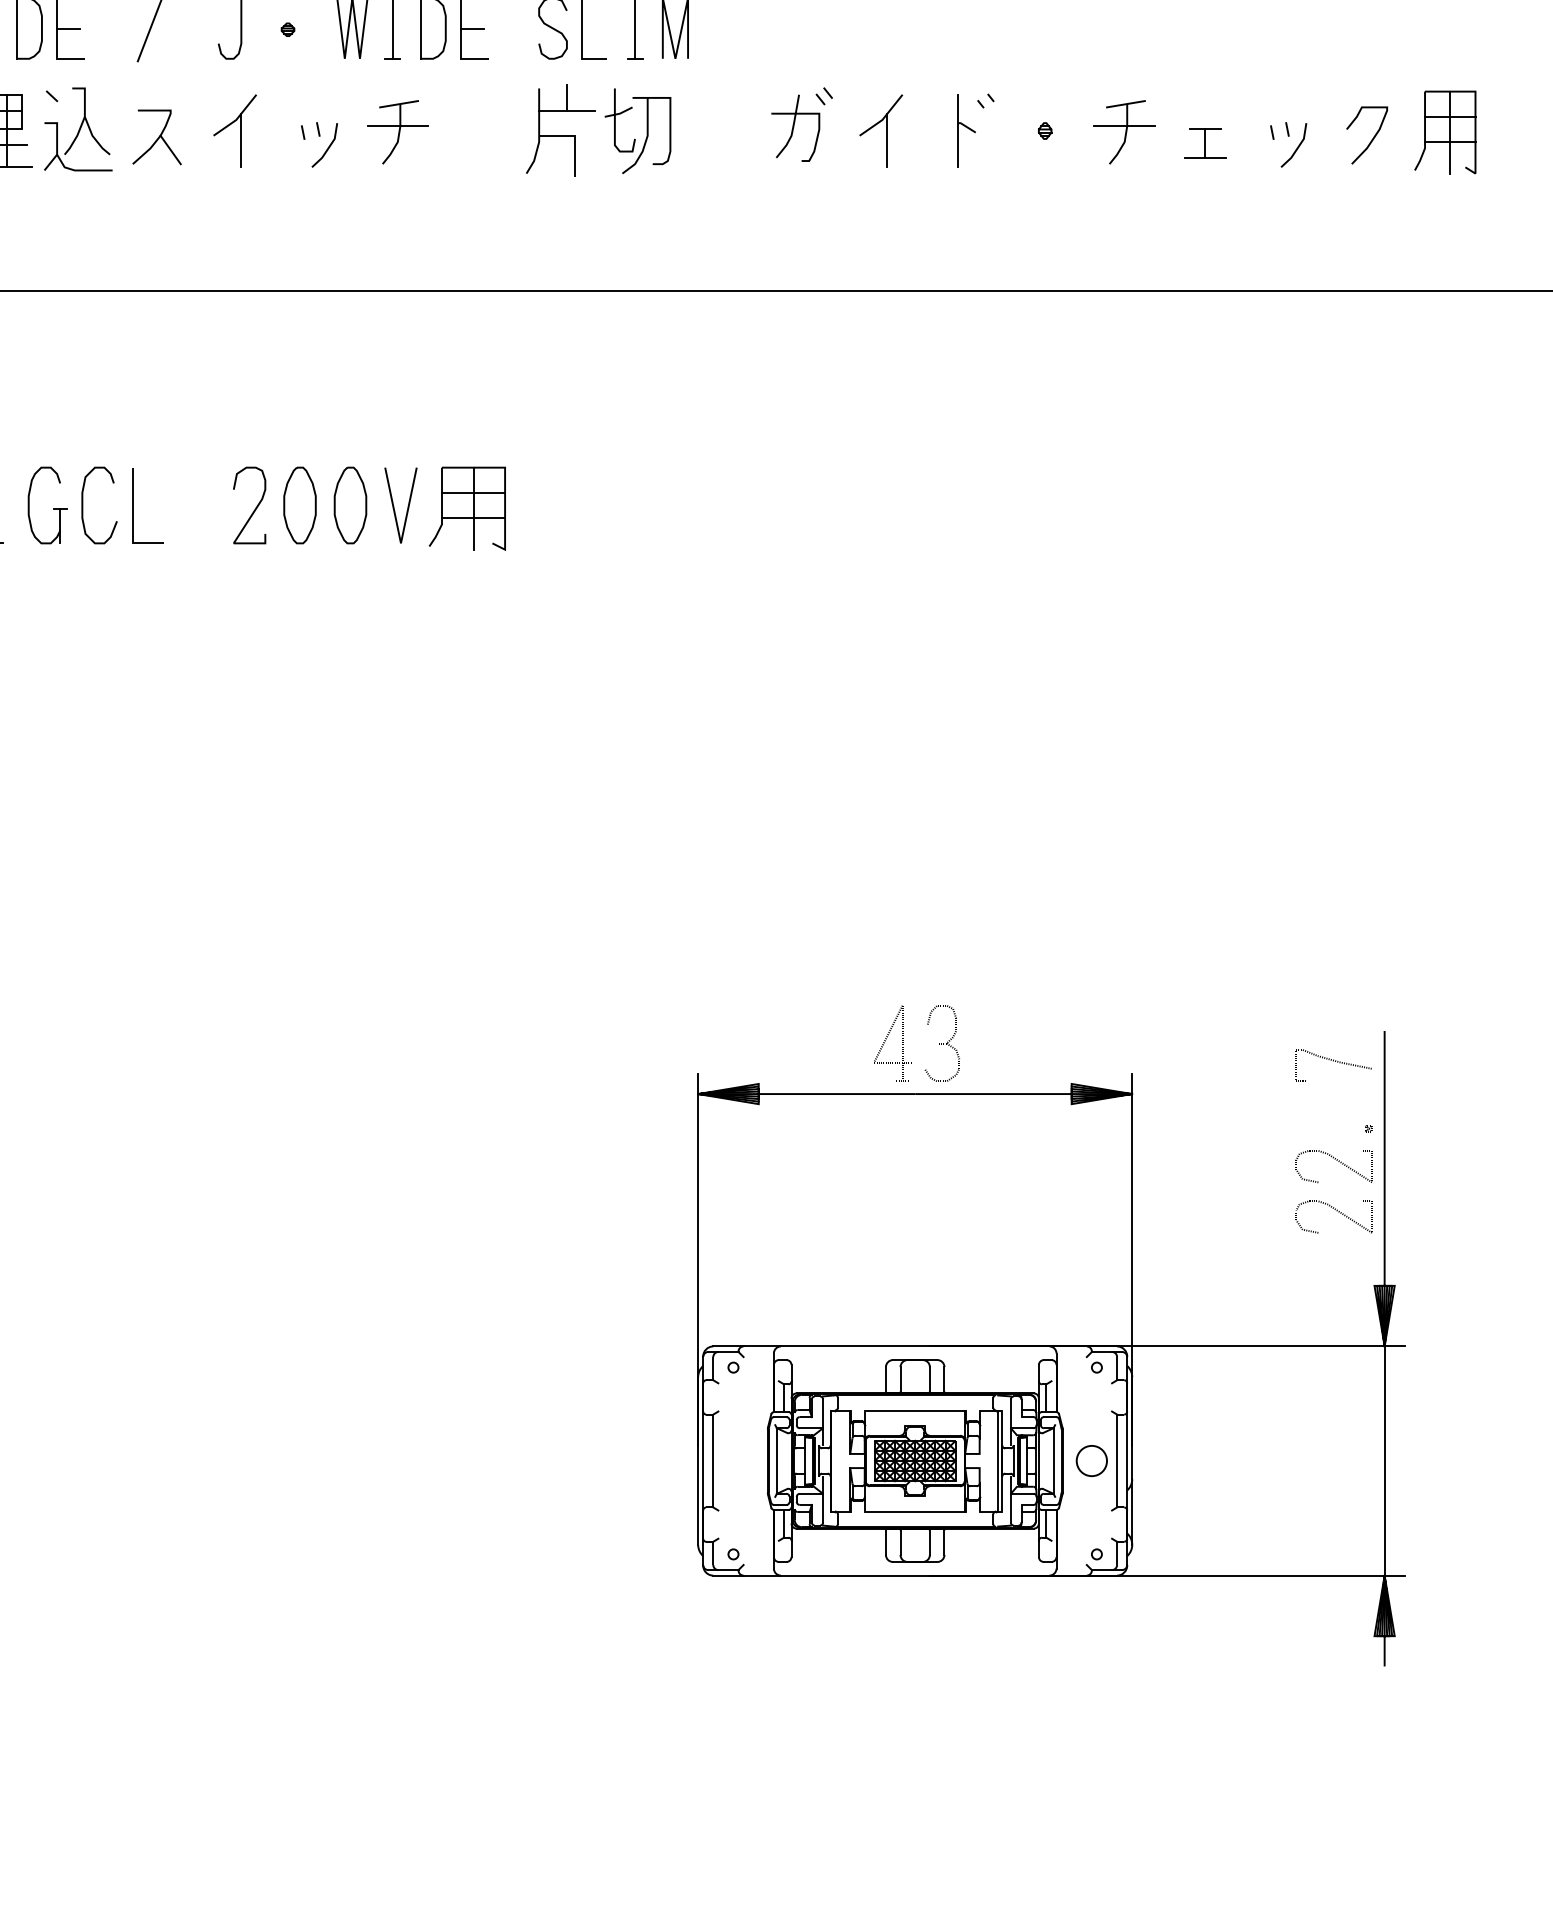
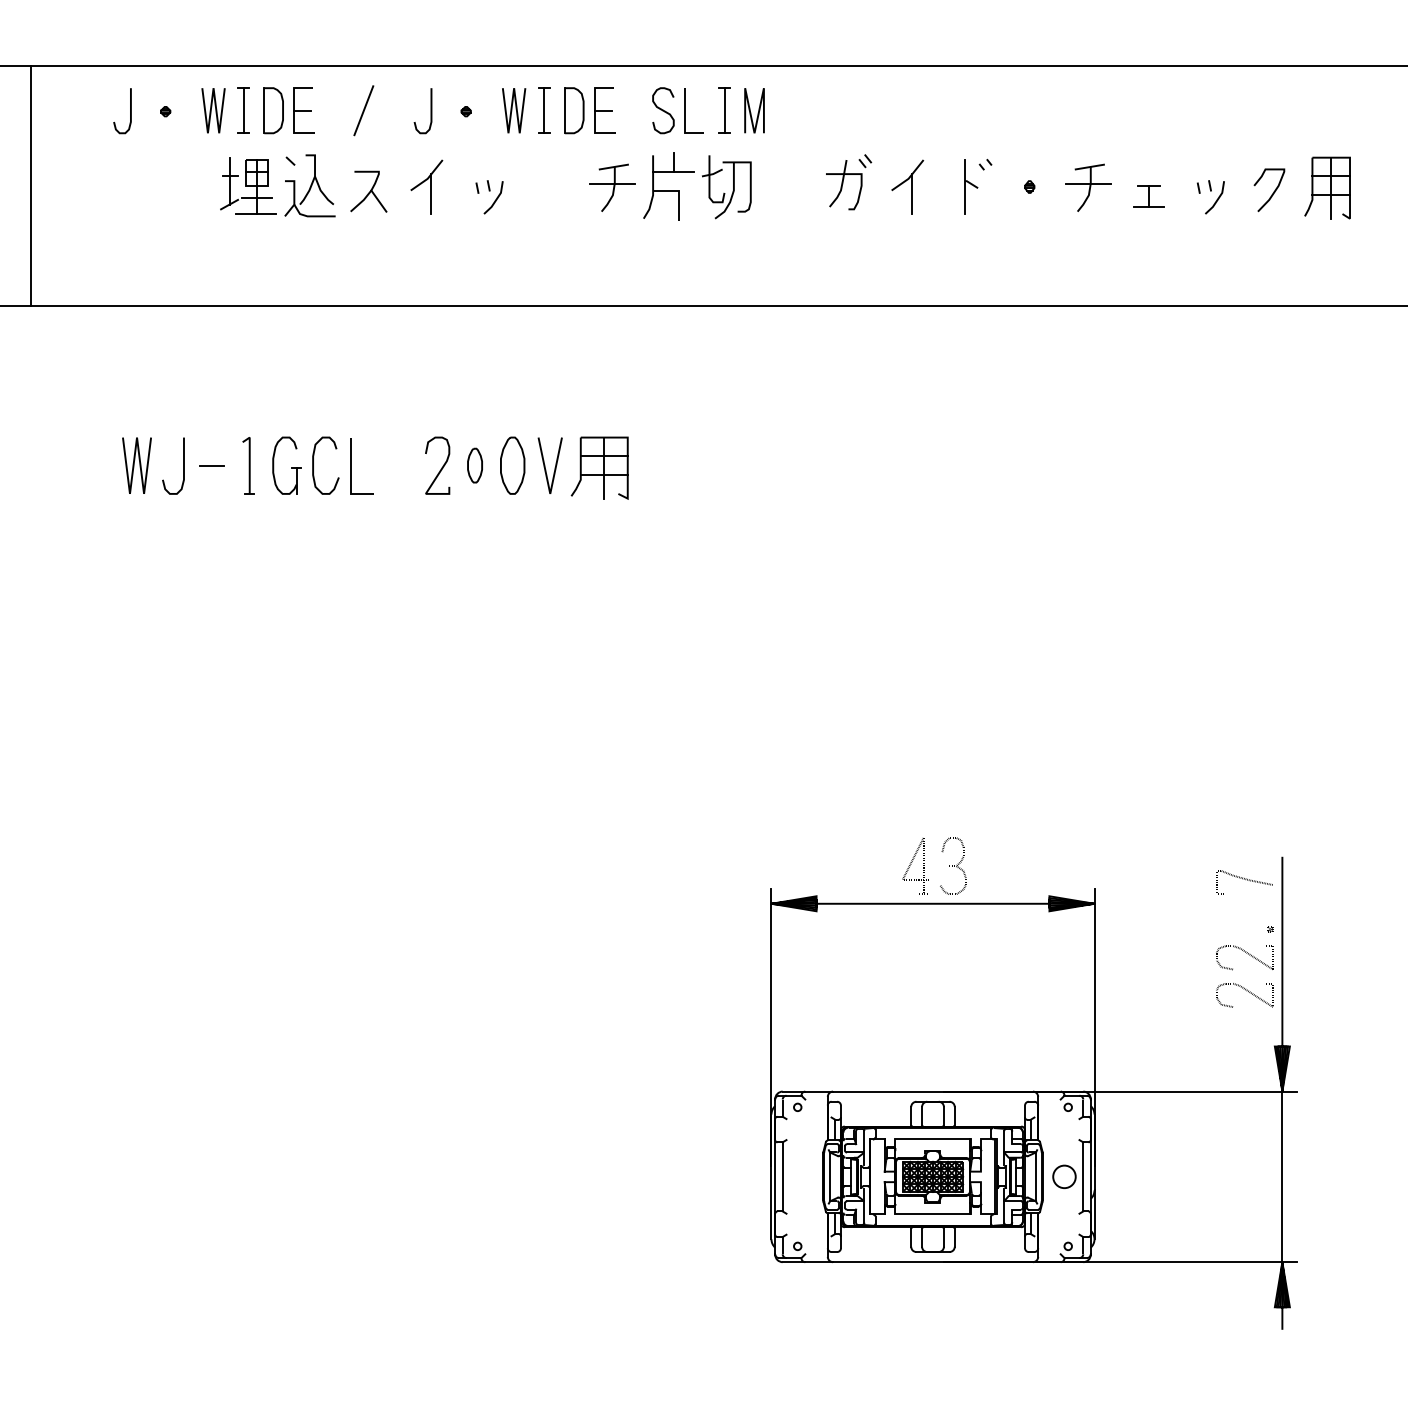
part: (397, 131) -> (612, 187), moved
part: (299, 505) -> (474, 465), size x0.6

